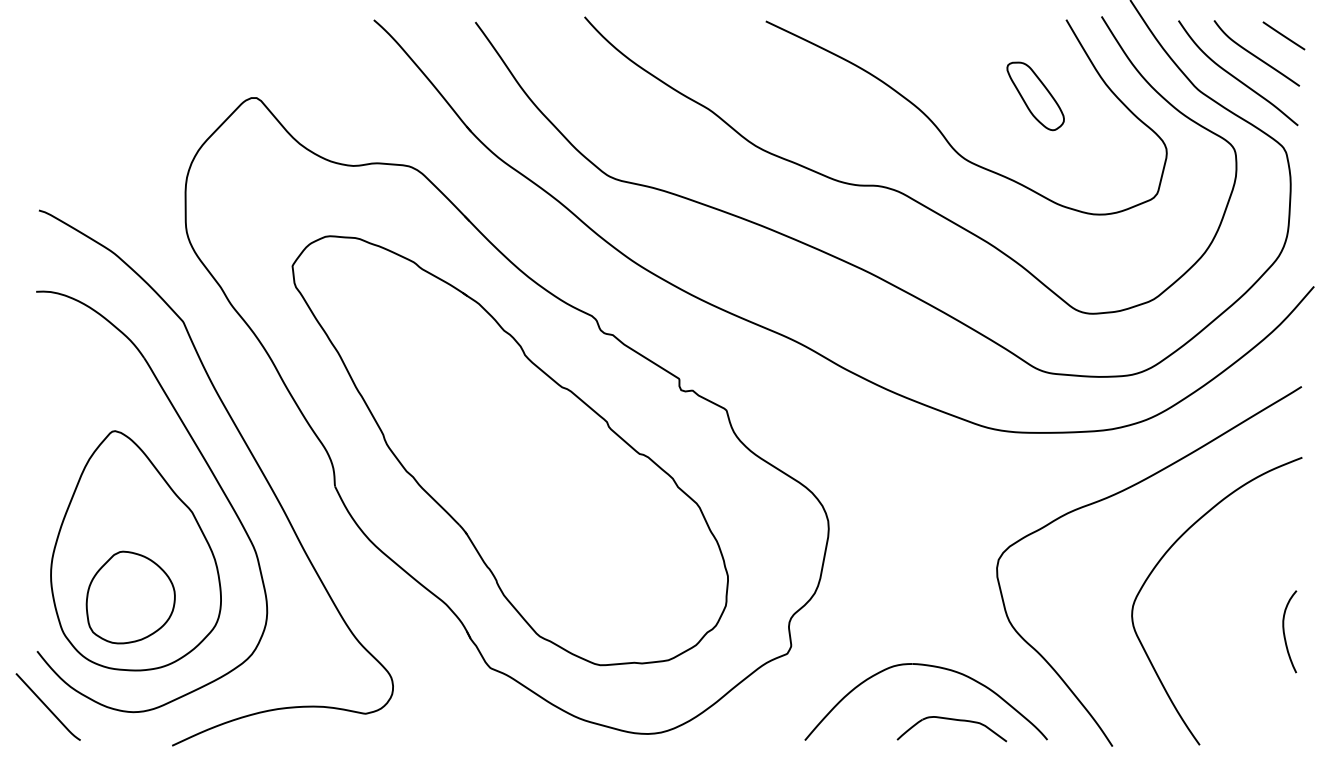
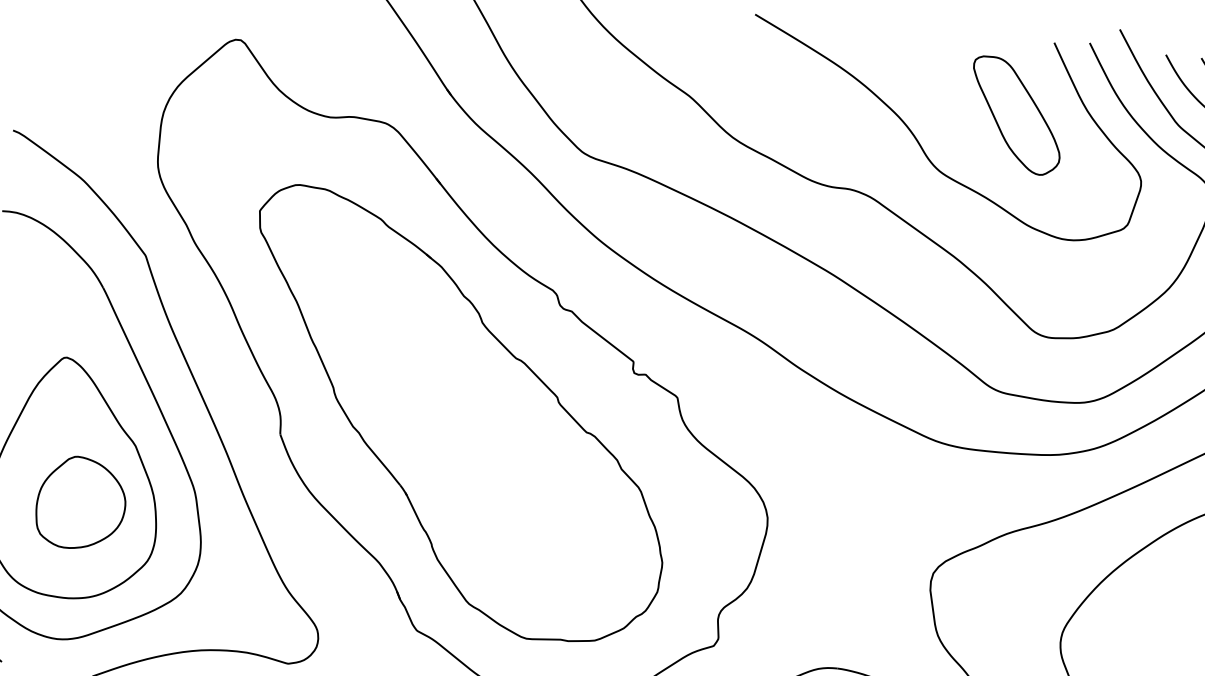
part: (1035, 96) -> (1016, 116), size x1.67
part: (130, 597) -> (80, 503), moved

